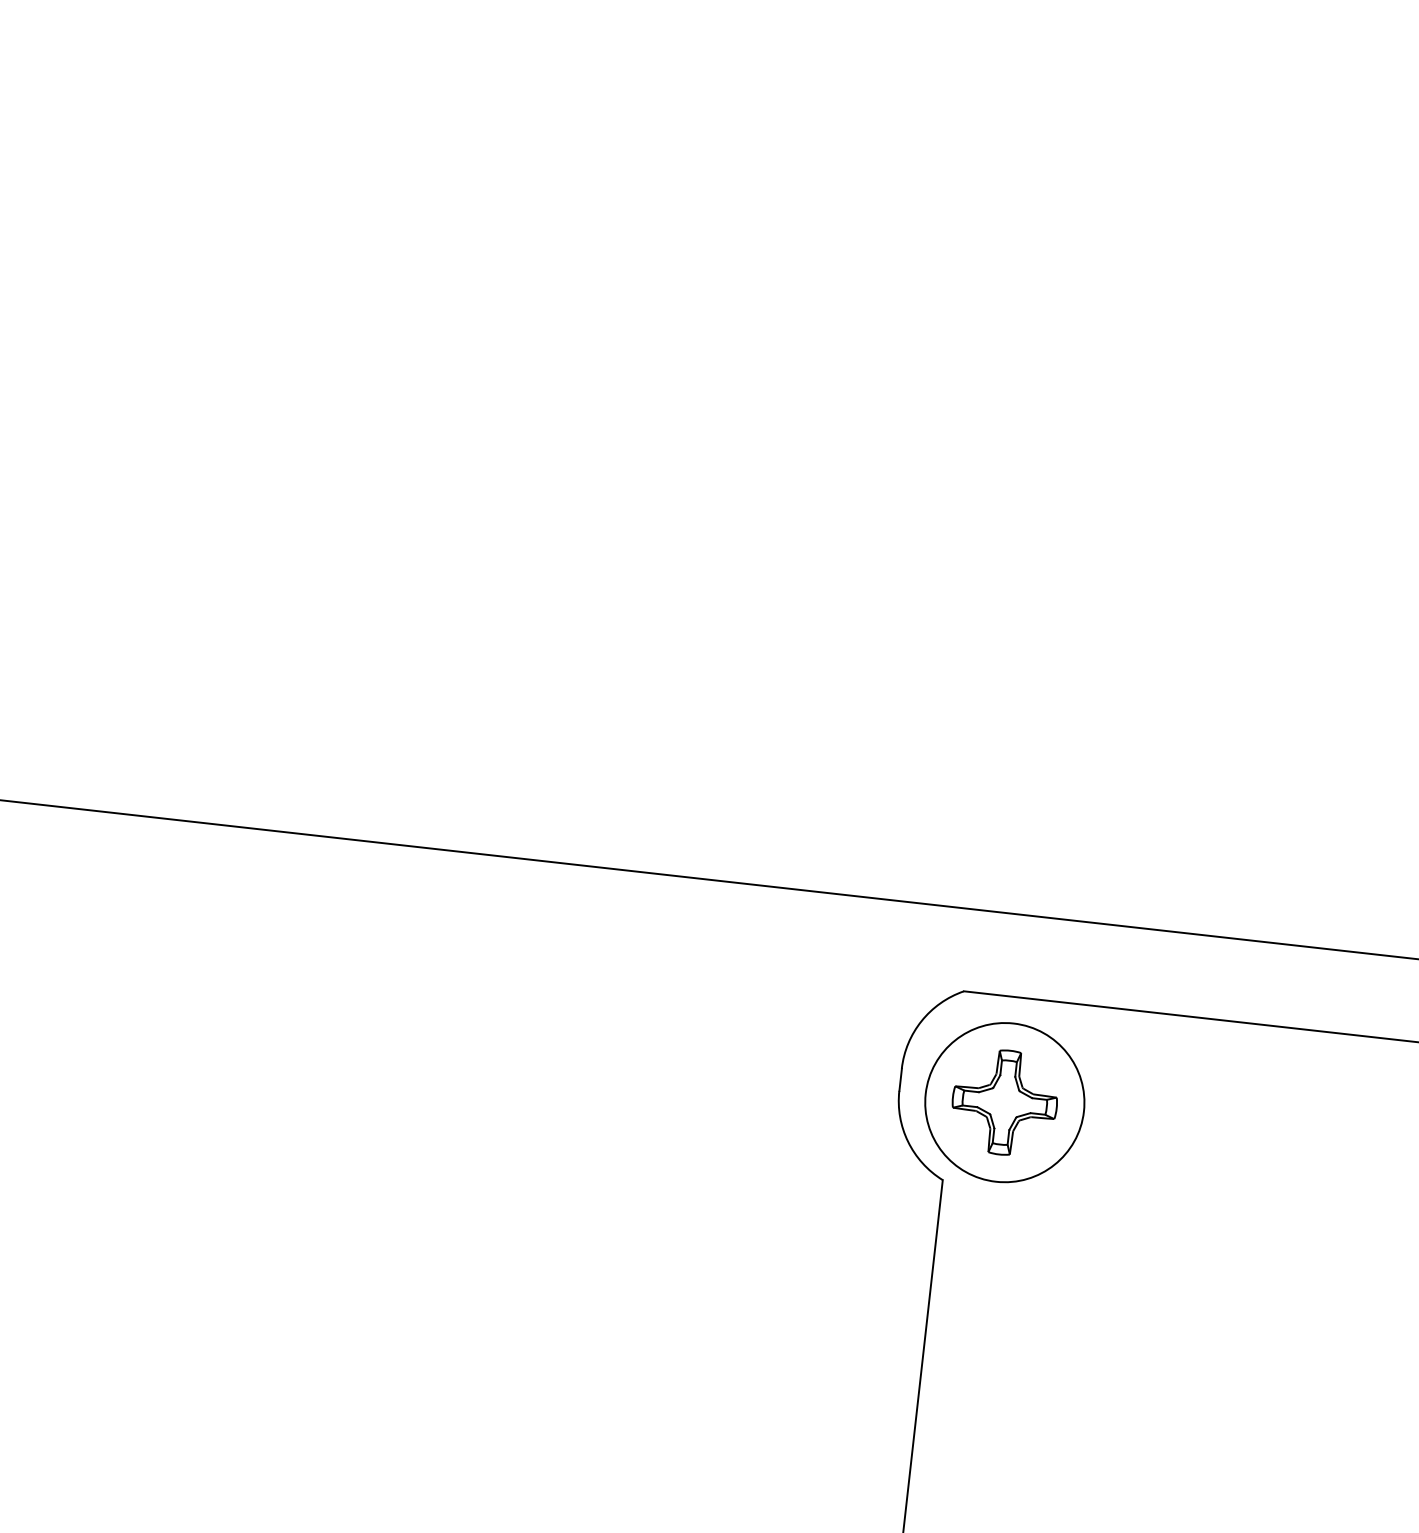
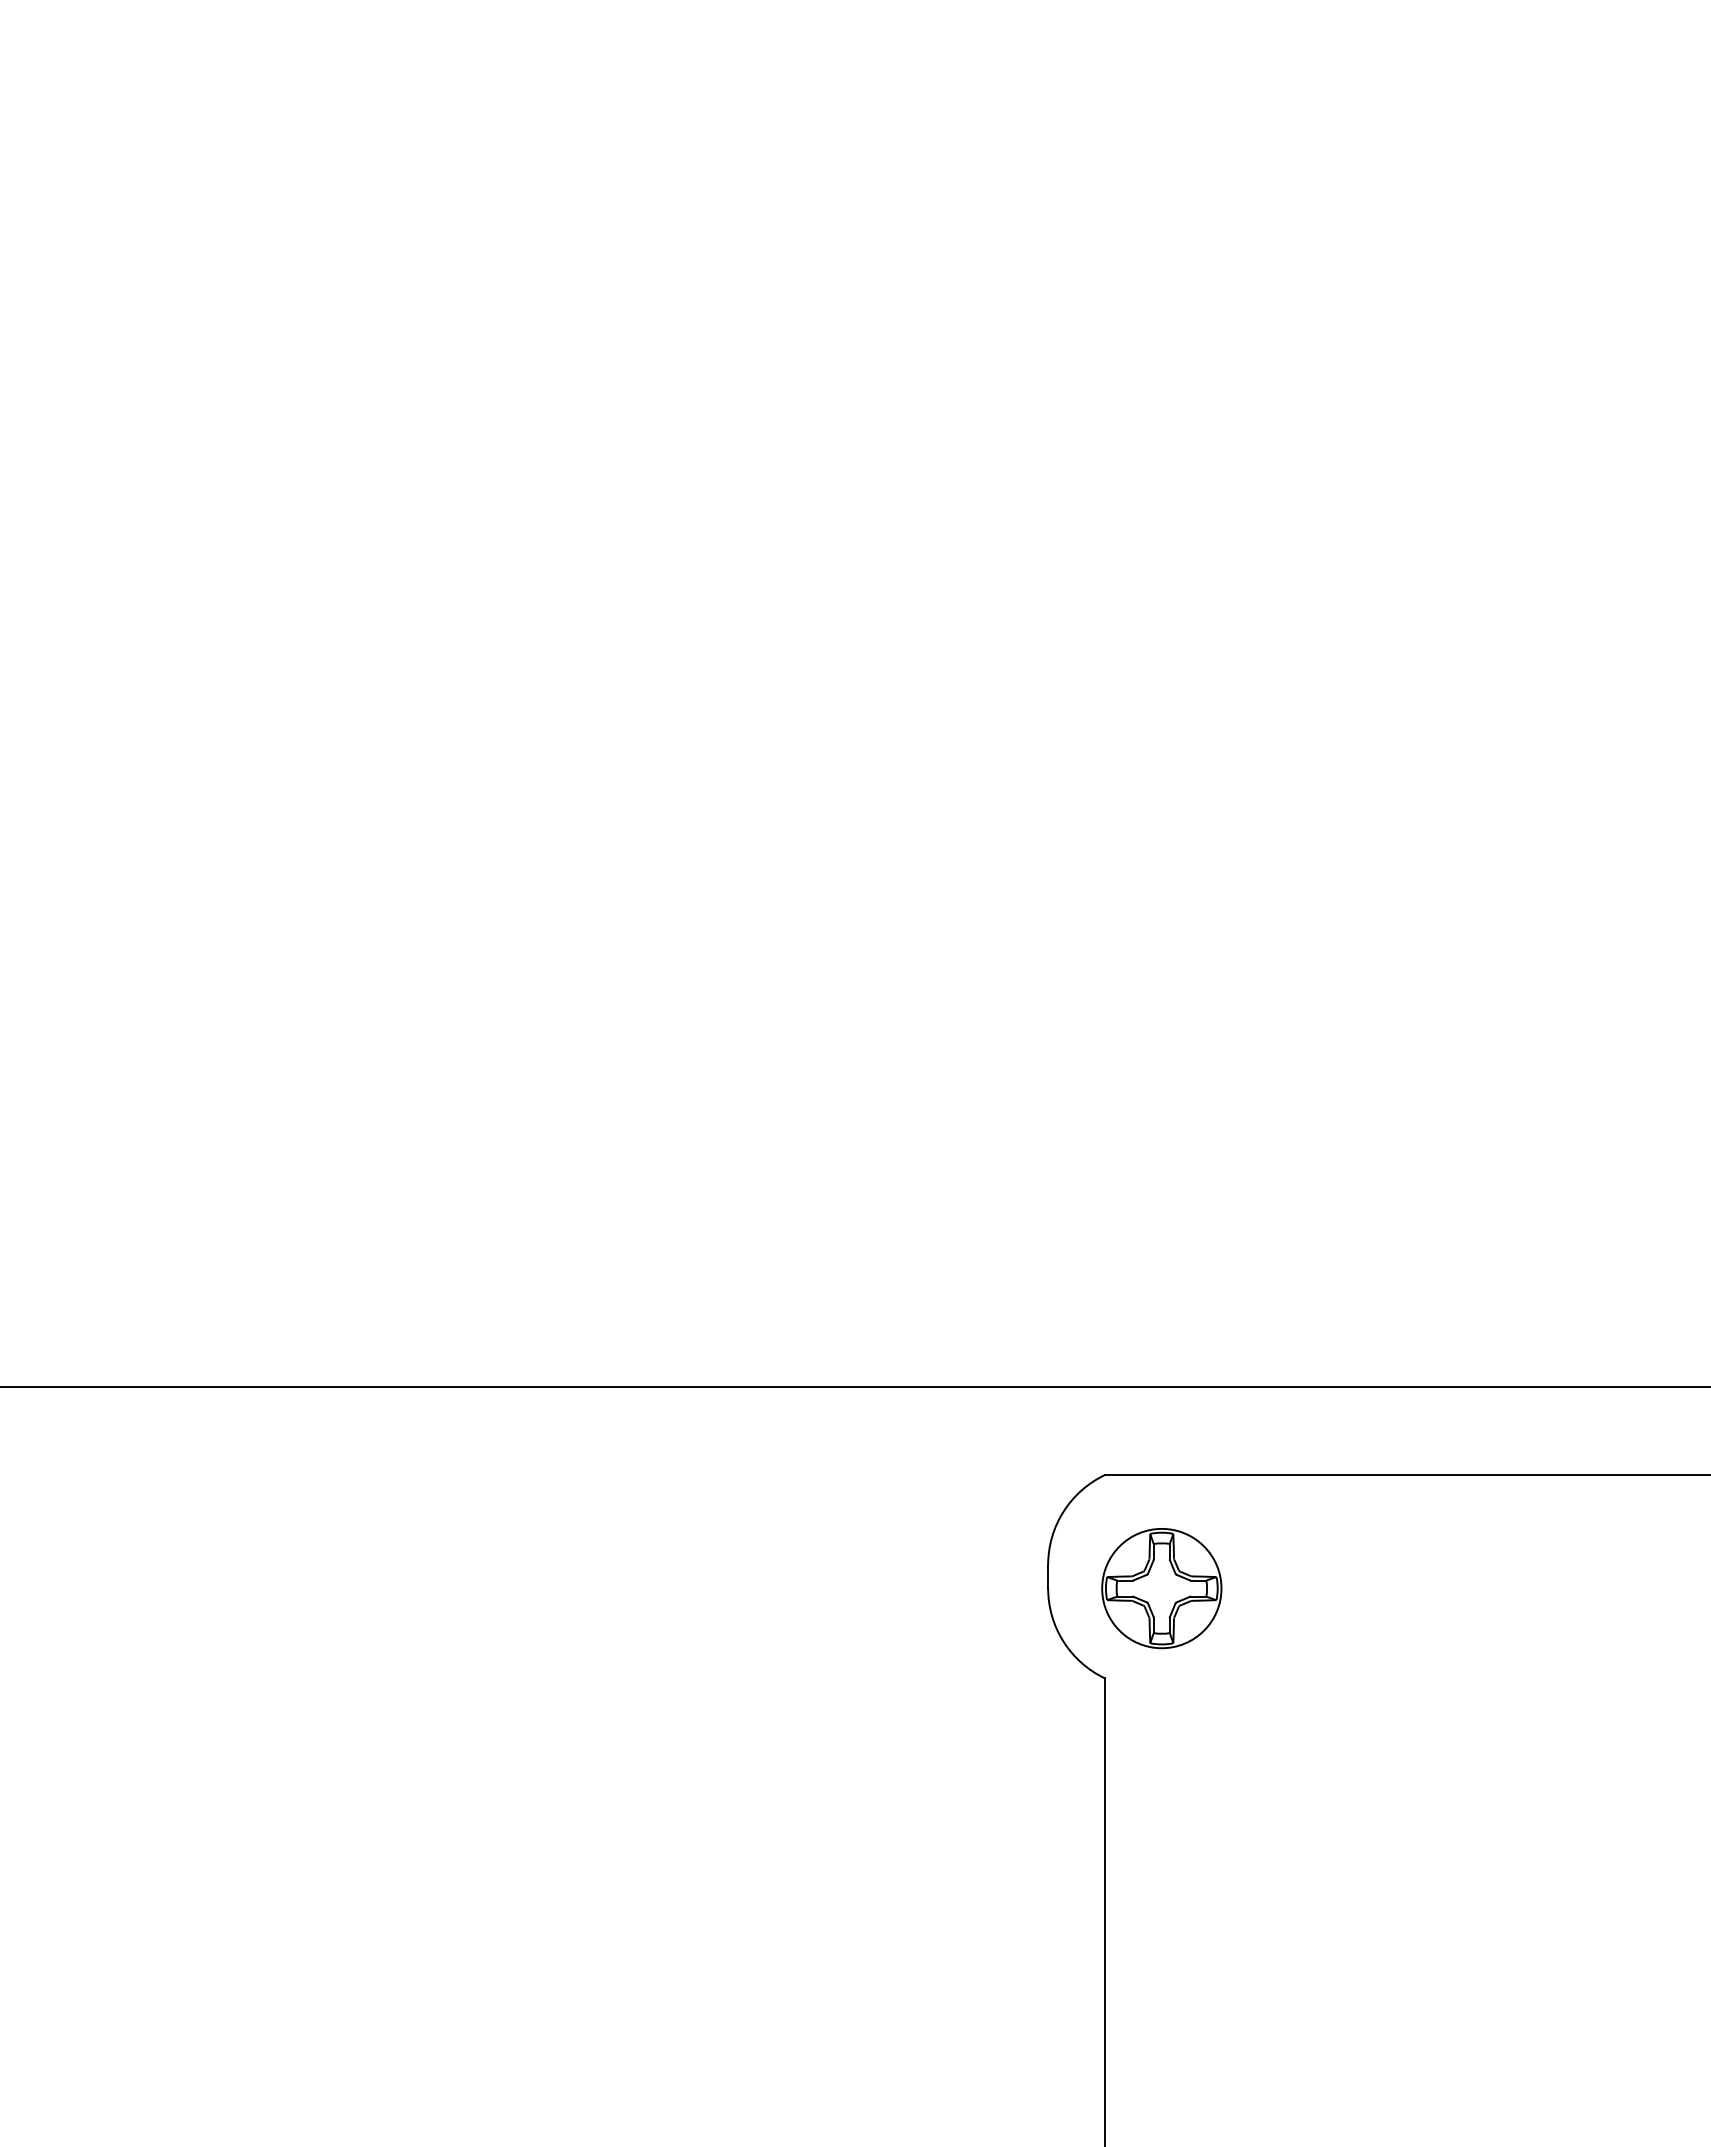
circle: (1004, 1102) -> (1161, 1588), size x0.7

